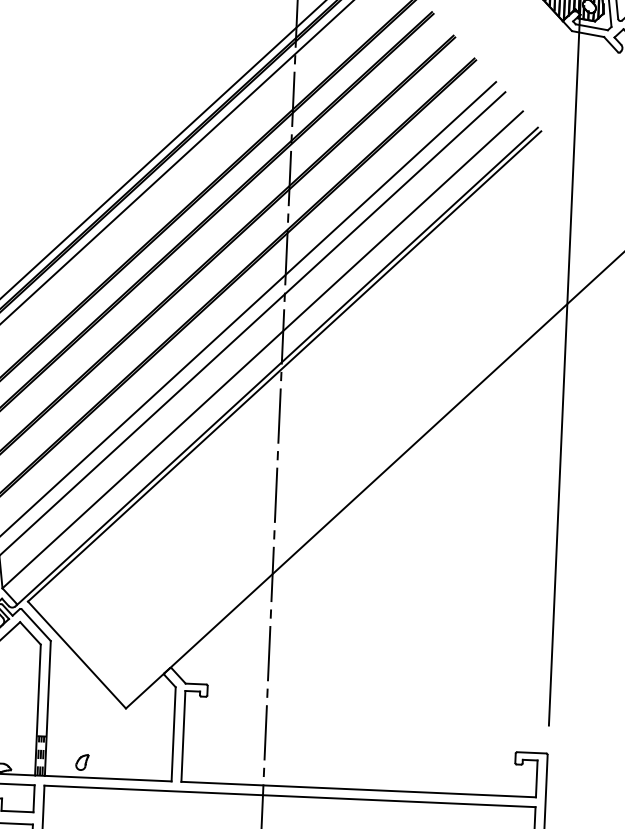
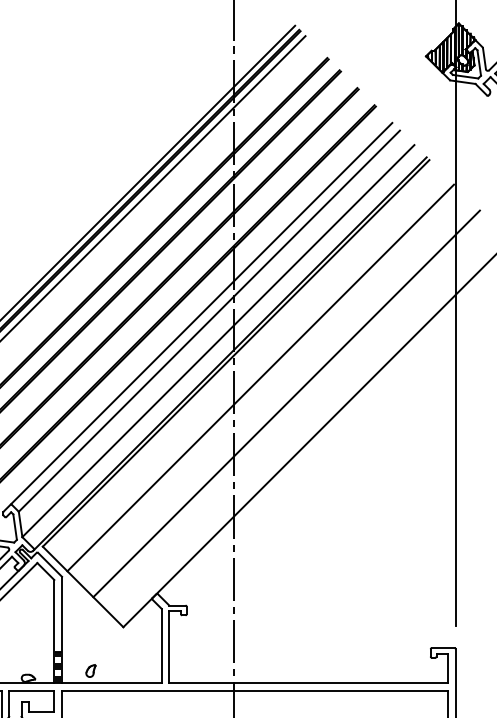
line: (314, 398) -> (260, 377), added
line: (345, 433) -> (286, 403), added

